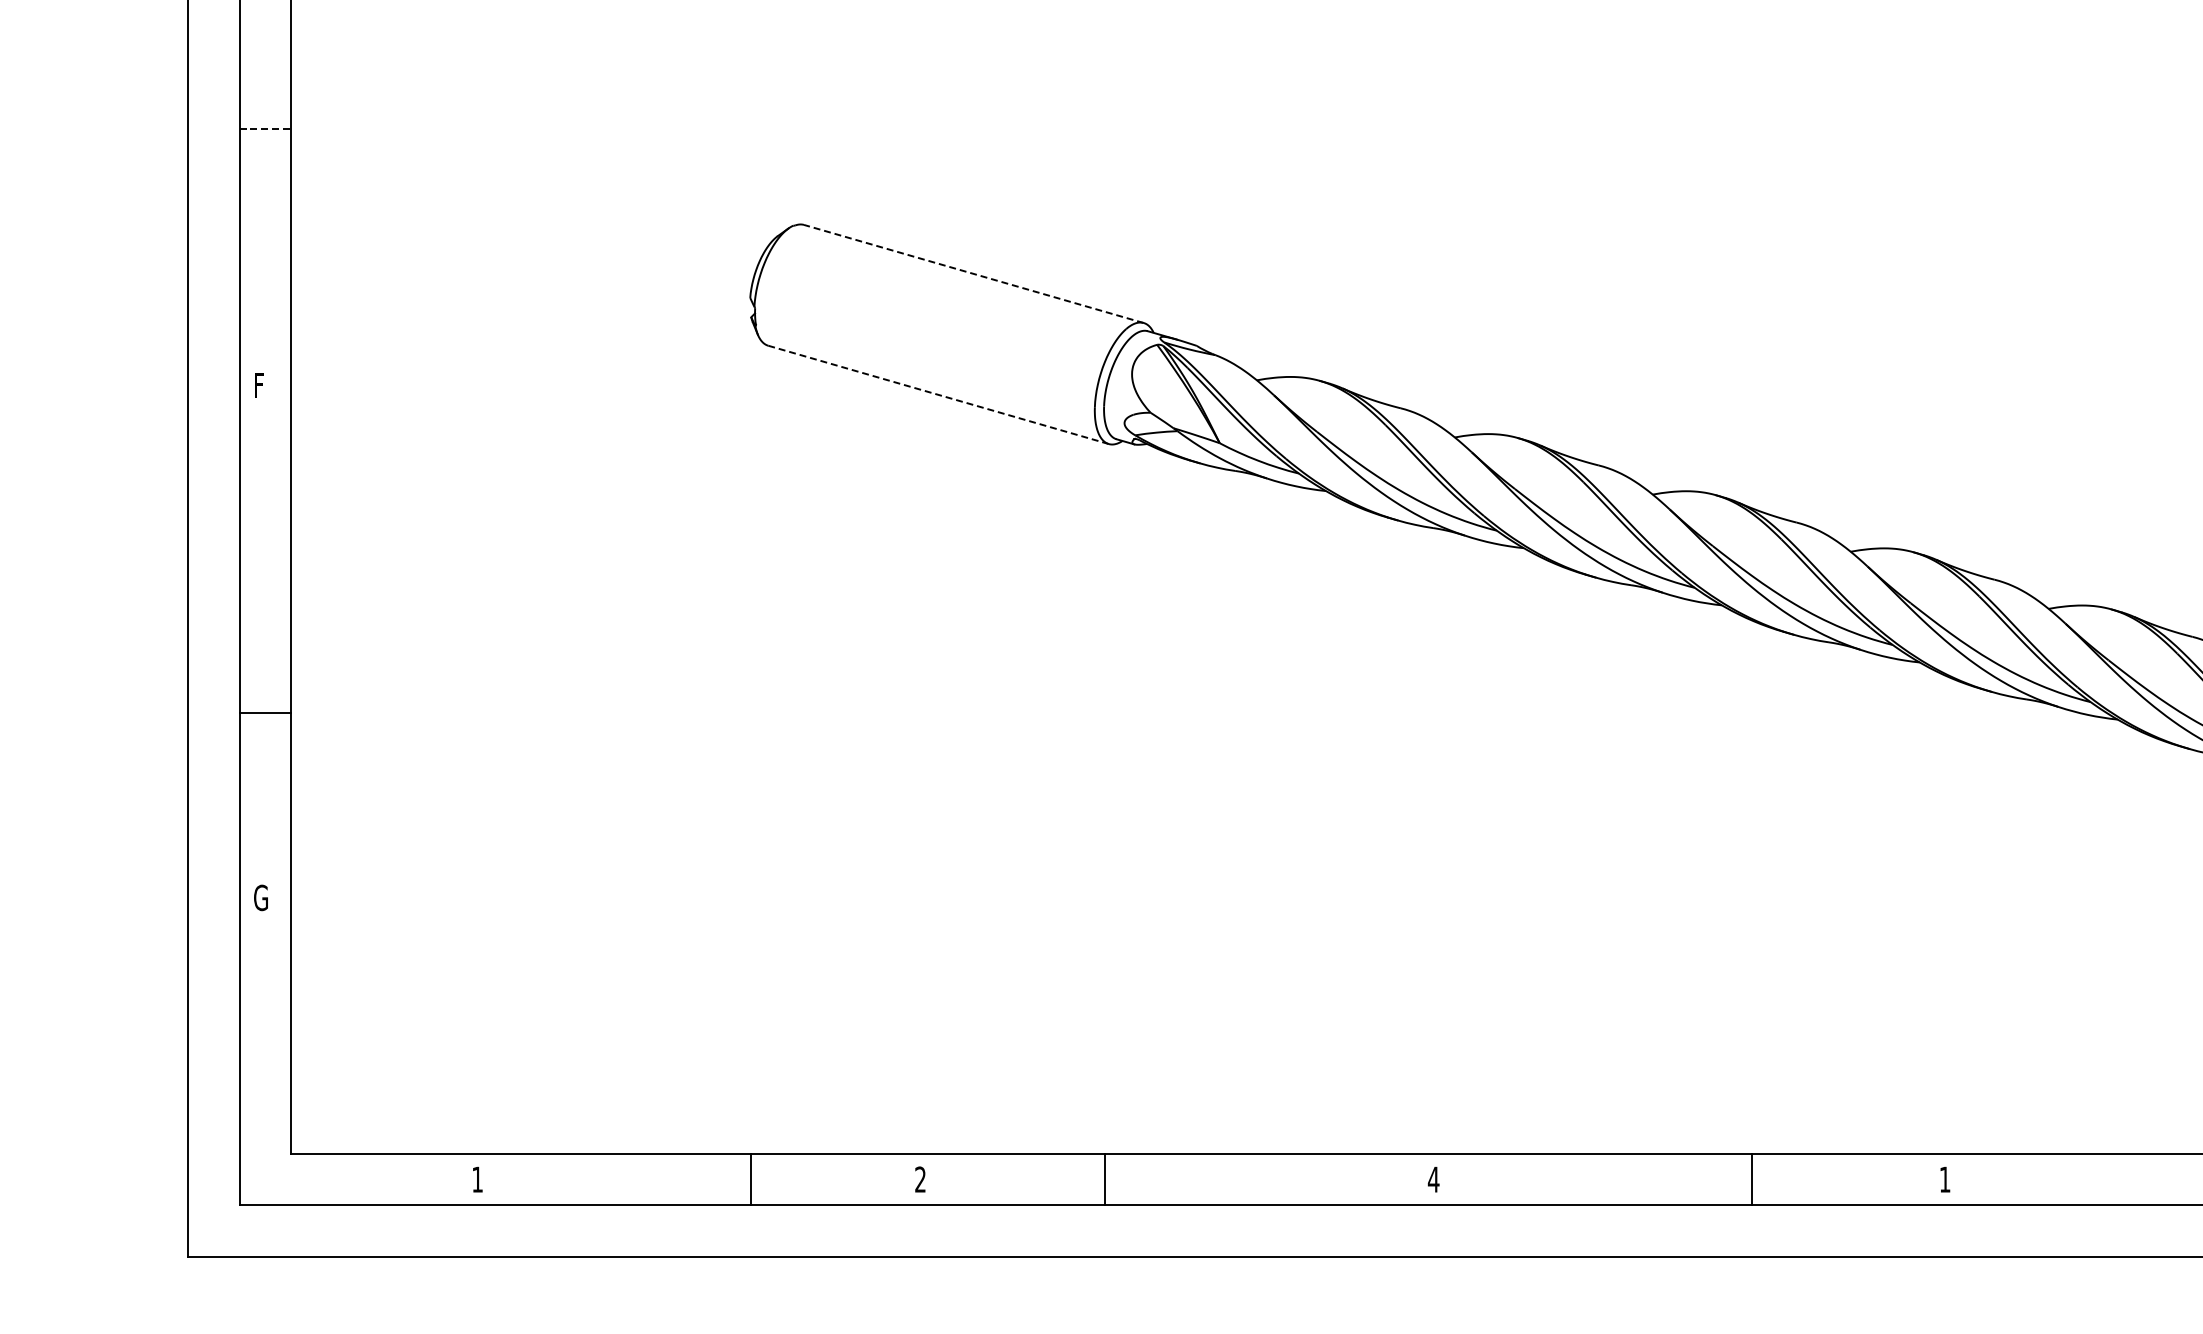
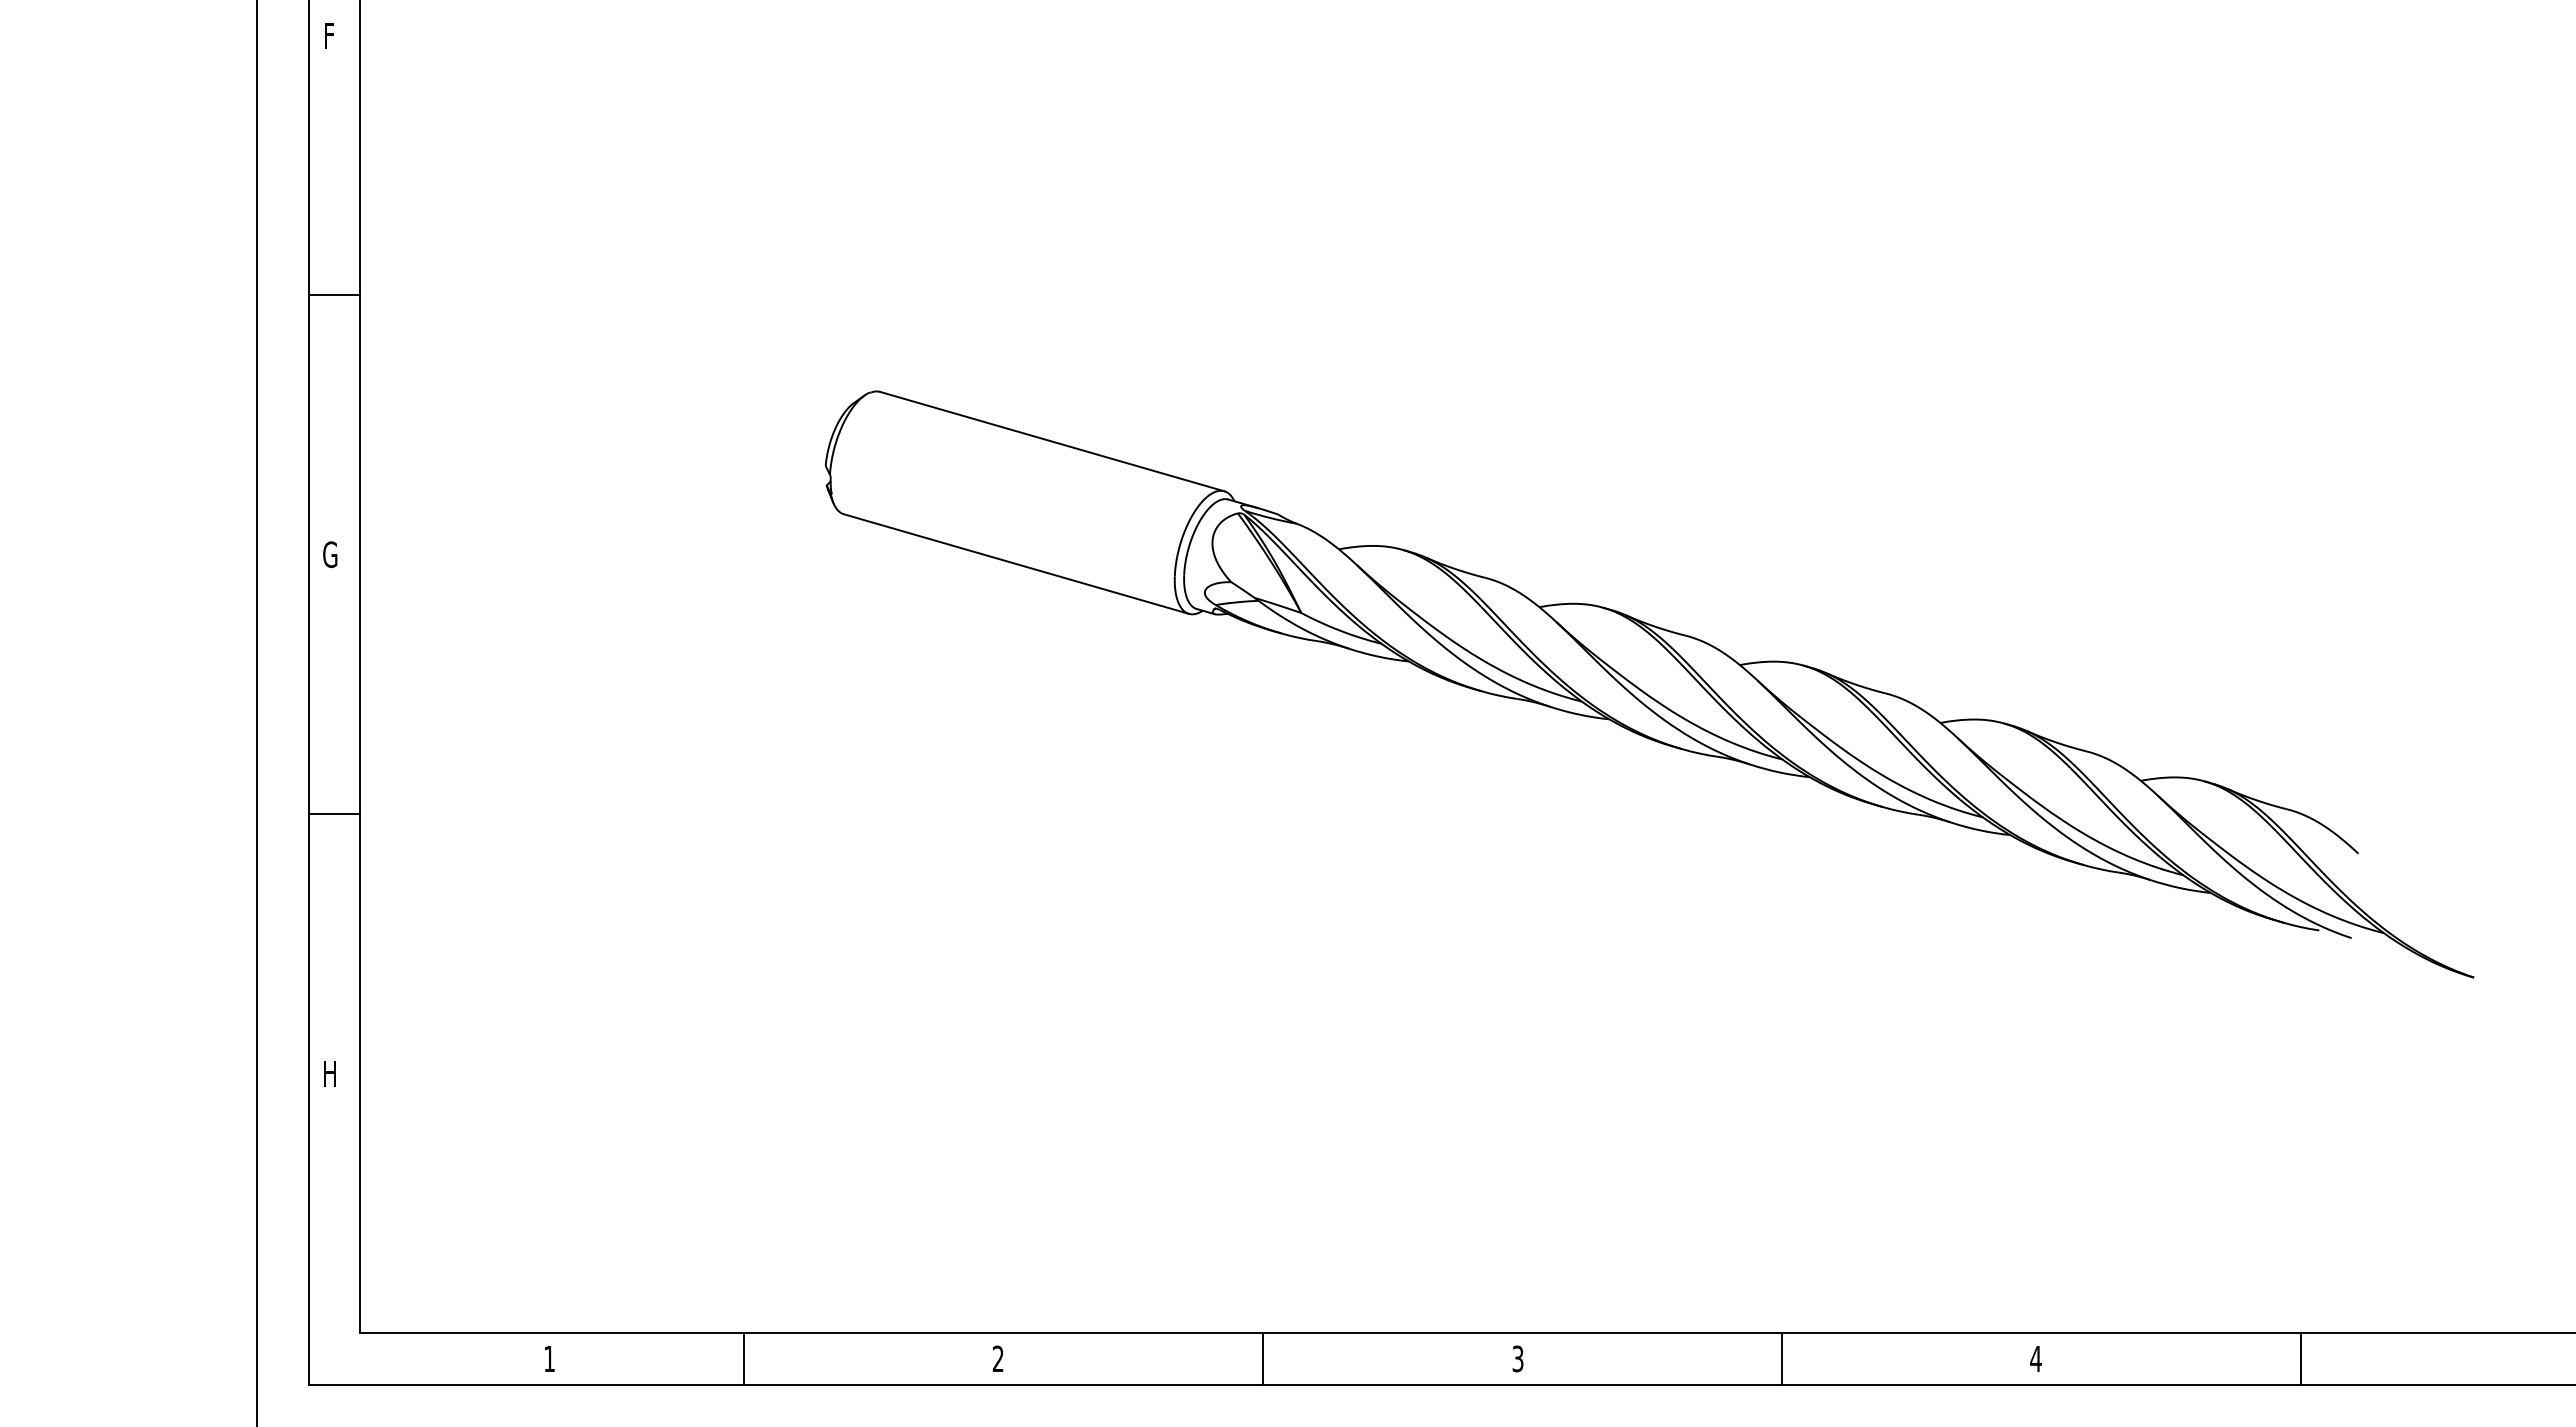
line: (265, 129) -> (334, 295), dashed -> solid
line: (973, 273) -> (1051, 441), dashed -> solid
text: (261, 385) -> (330, 554), F -> G
line: (938, 395) -> (1016, 564), dashed -> solid
line: (265, 713) -> (334, 814), moved
text: (261, 897) -> (330, 1073), G -> H
line: (750, 1179) -> (744, 1358), moved
line: (1105, 1179) -> (1263, 1358), moved
text: (1433, 1179) -> (1517, 1358), 4 -> 3
line: (1752, 1179) -> (1782, 1358), moved
text: (1944, 1179) -> (2035, 1358), 1 -> 4

